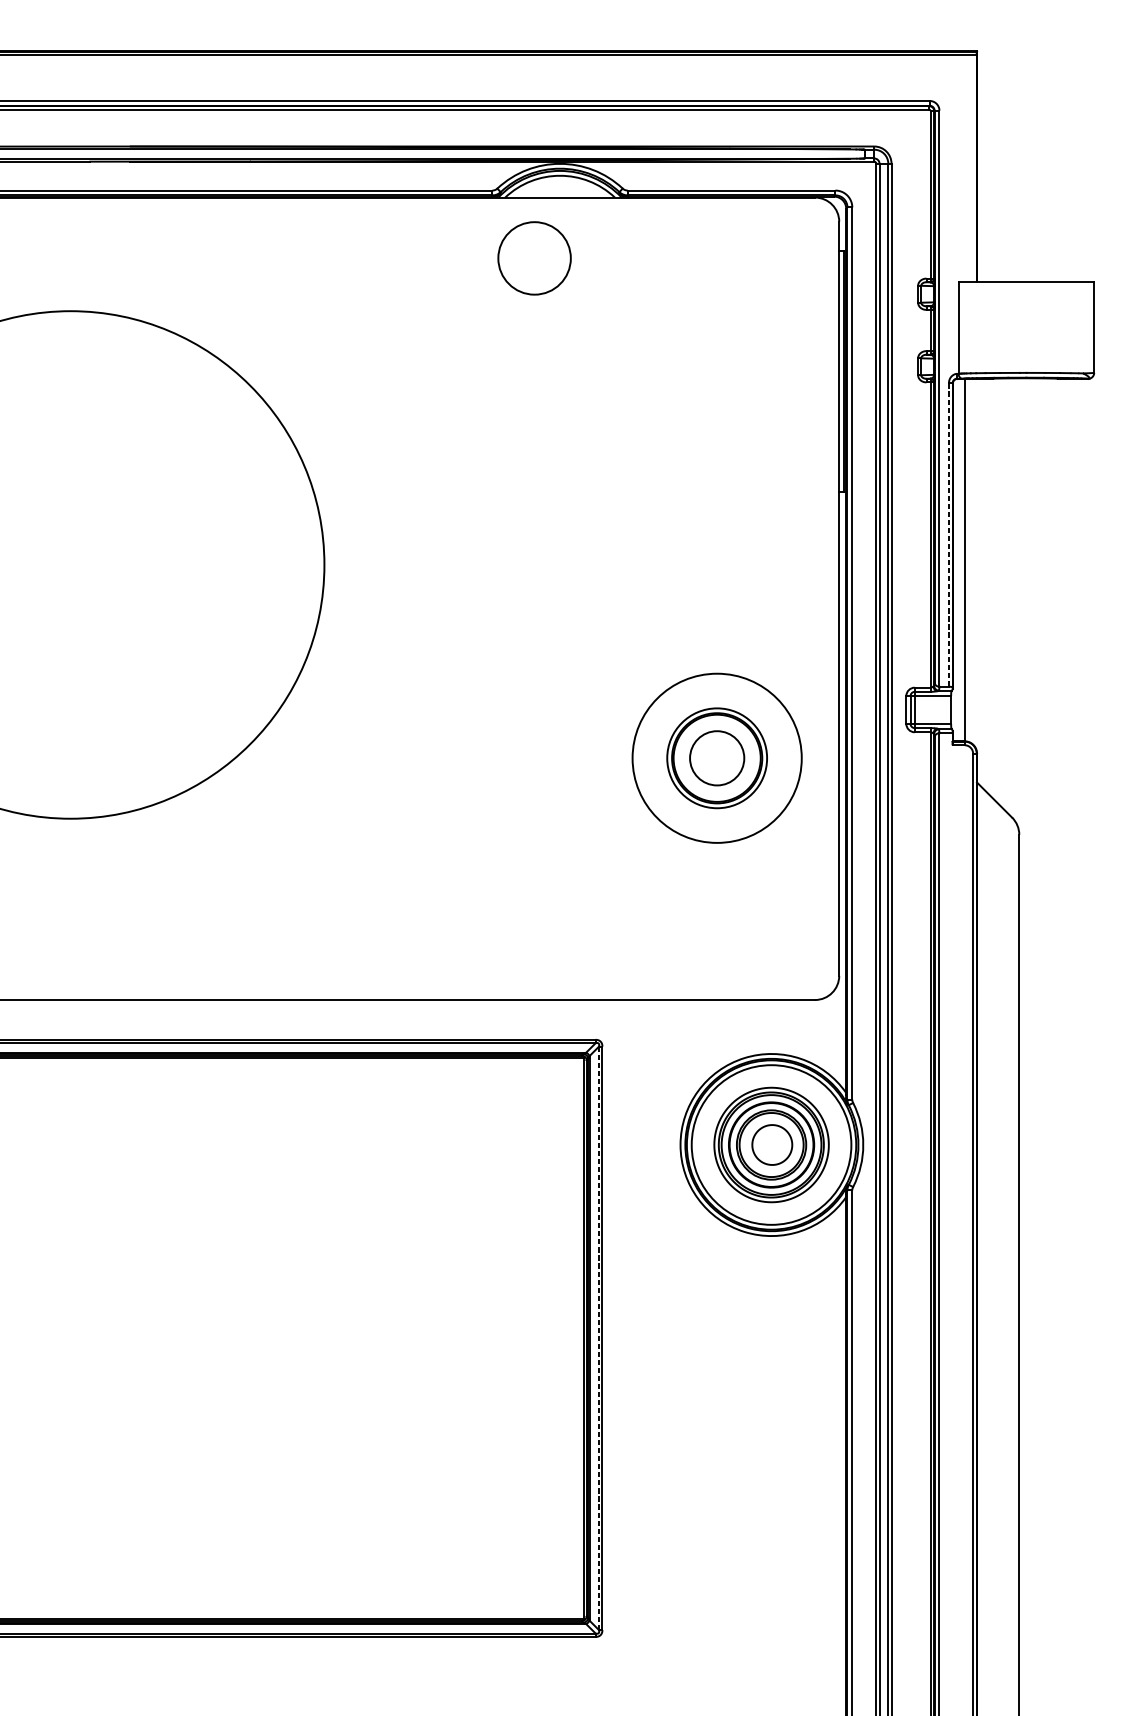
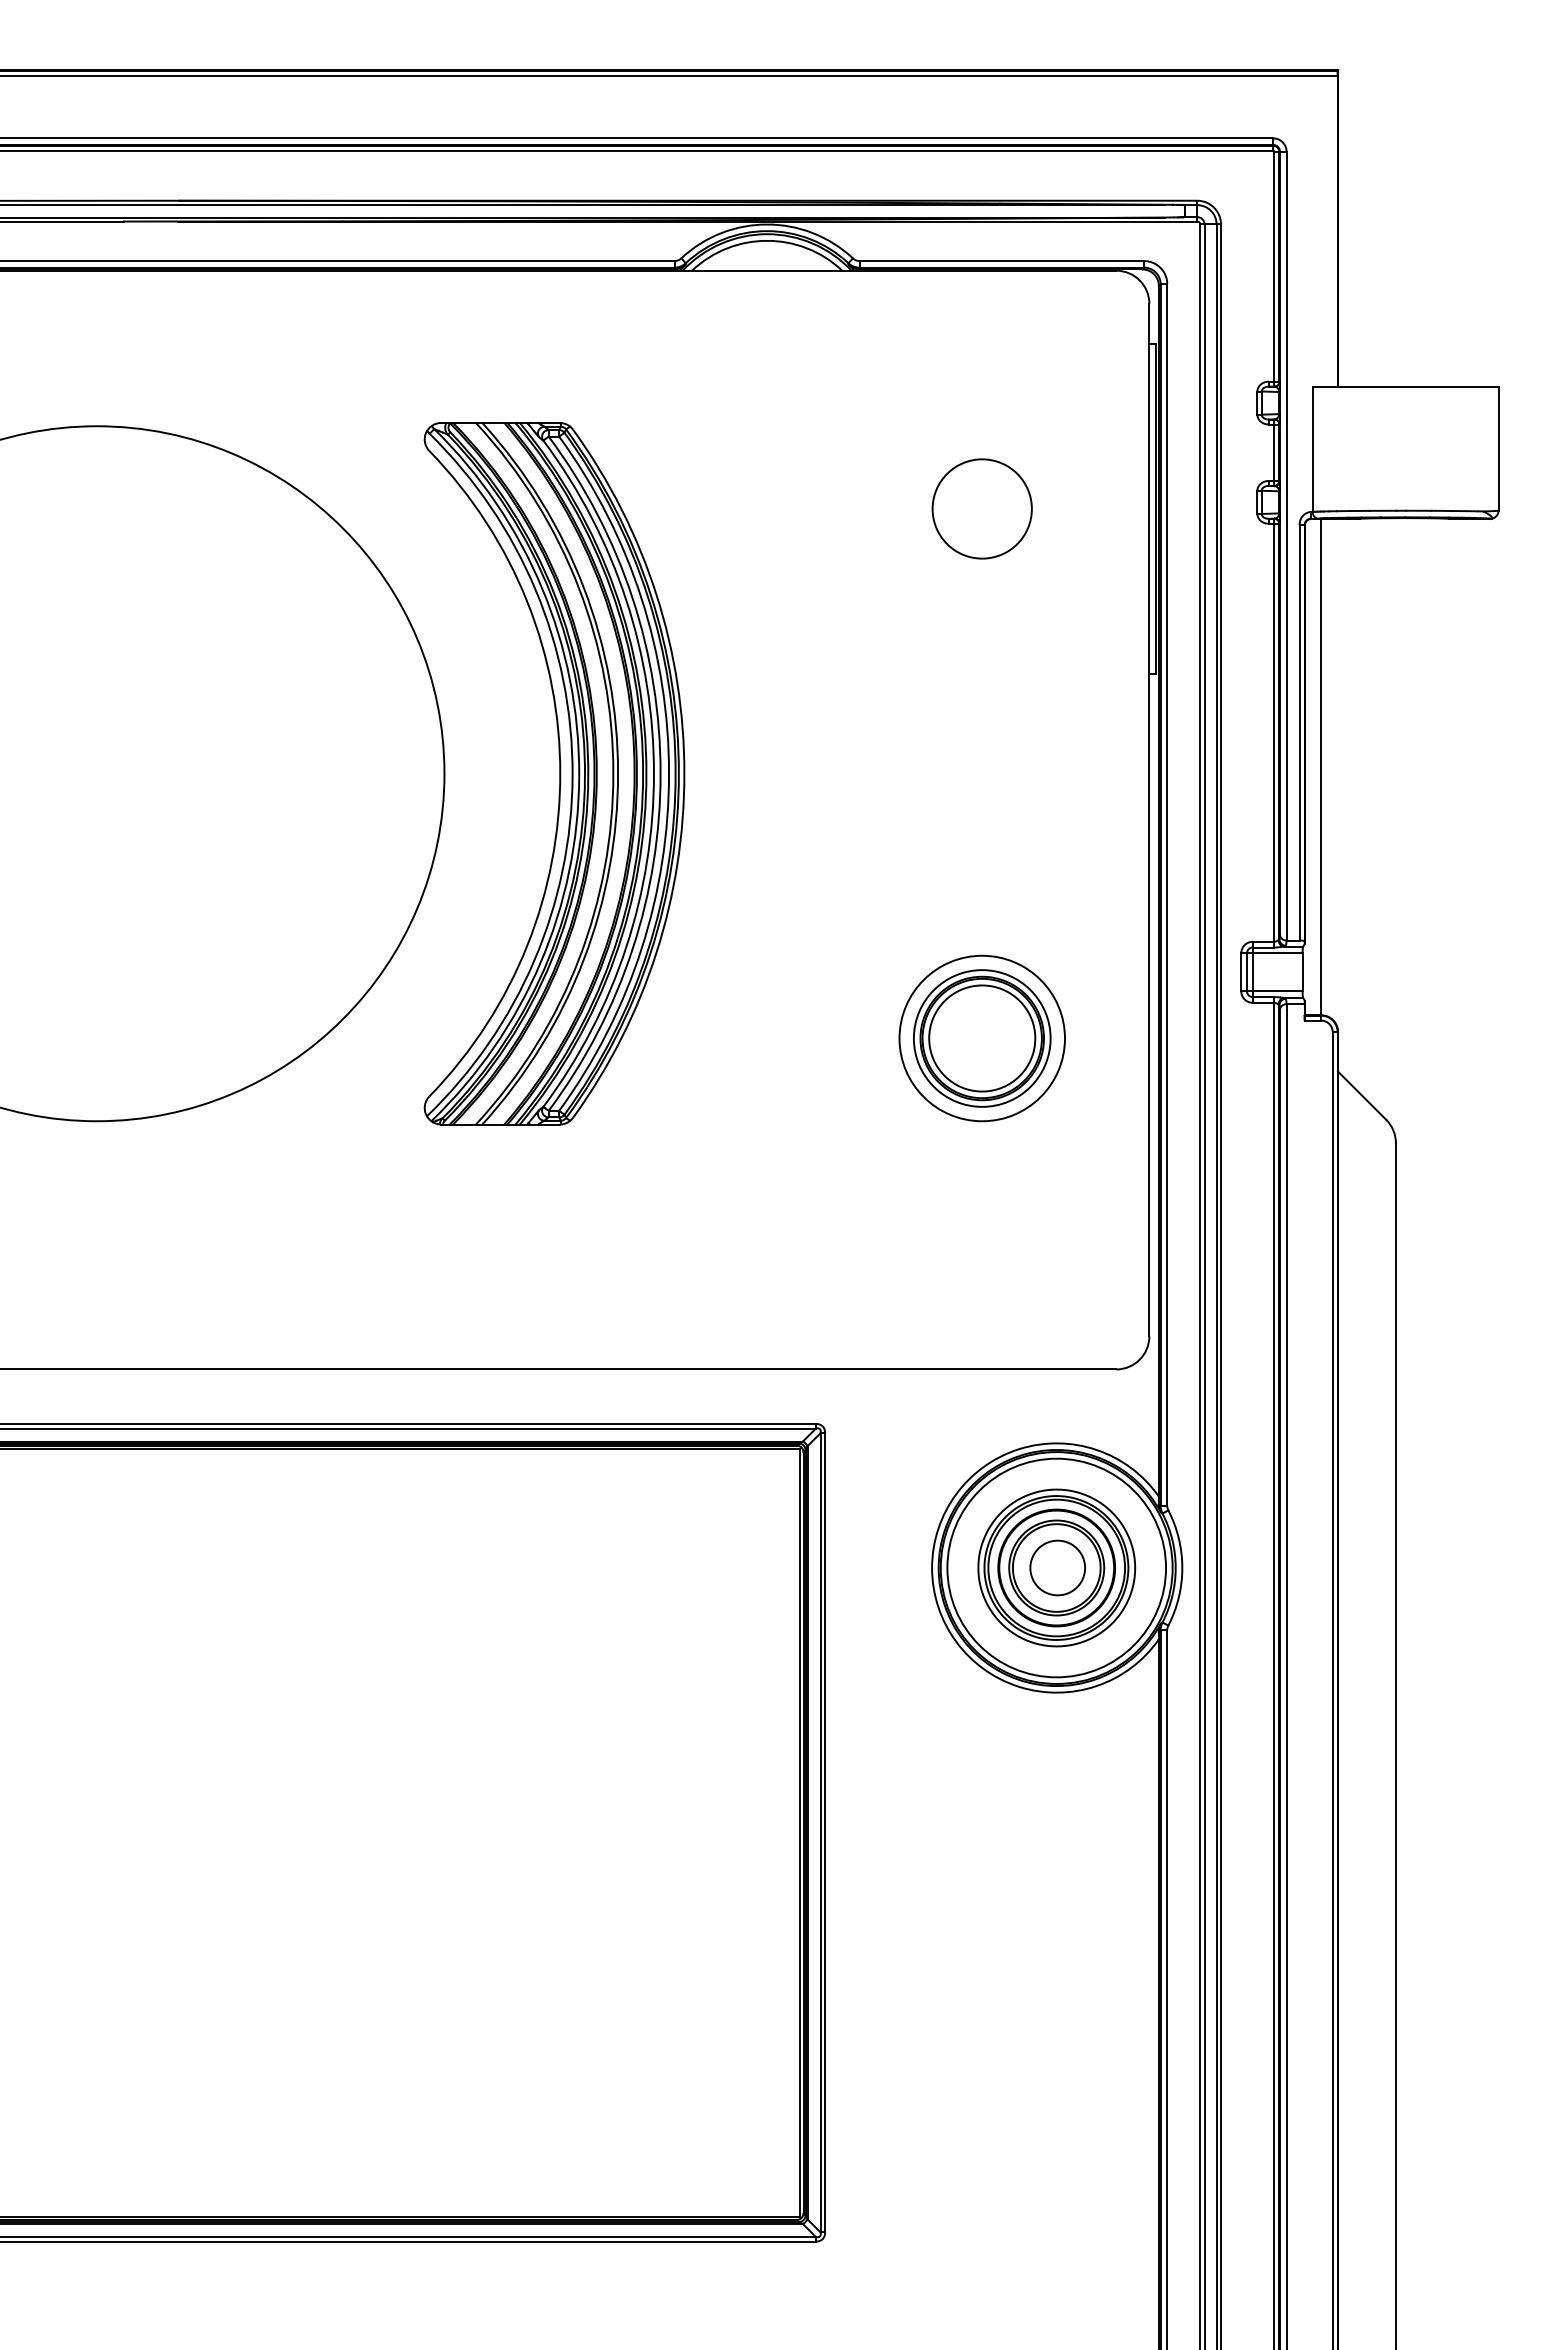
circle: (534, 258) -> (981, 508), moved
line: (948, 534) -> (1299, 732), dashed -> solid
part: (404, 564) -> (554, 773), added
circle: (716, 758) -> (981, 1038), size x0.71
circle: (717, 758) -> (982, 1038), size x1.43
line: (599, 1338) -> (820, 1832), dashed -> solid

